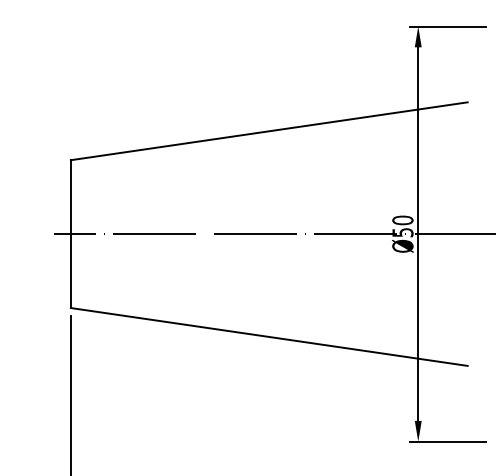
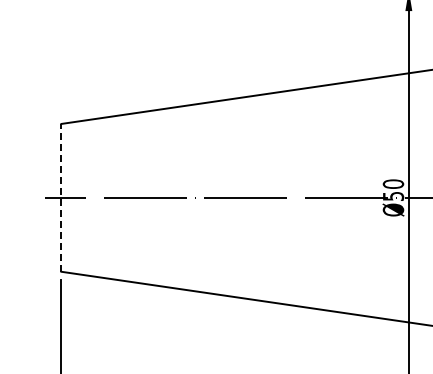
line: (70, 234) -> (61, 198), solid -> dashed

